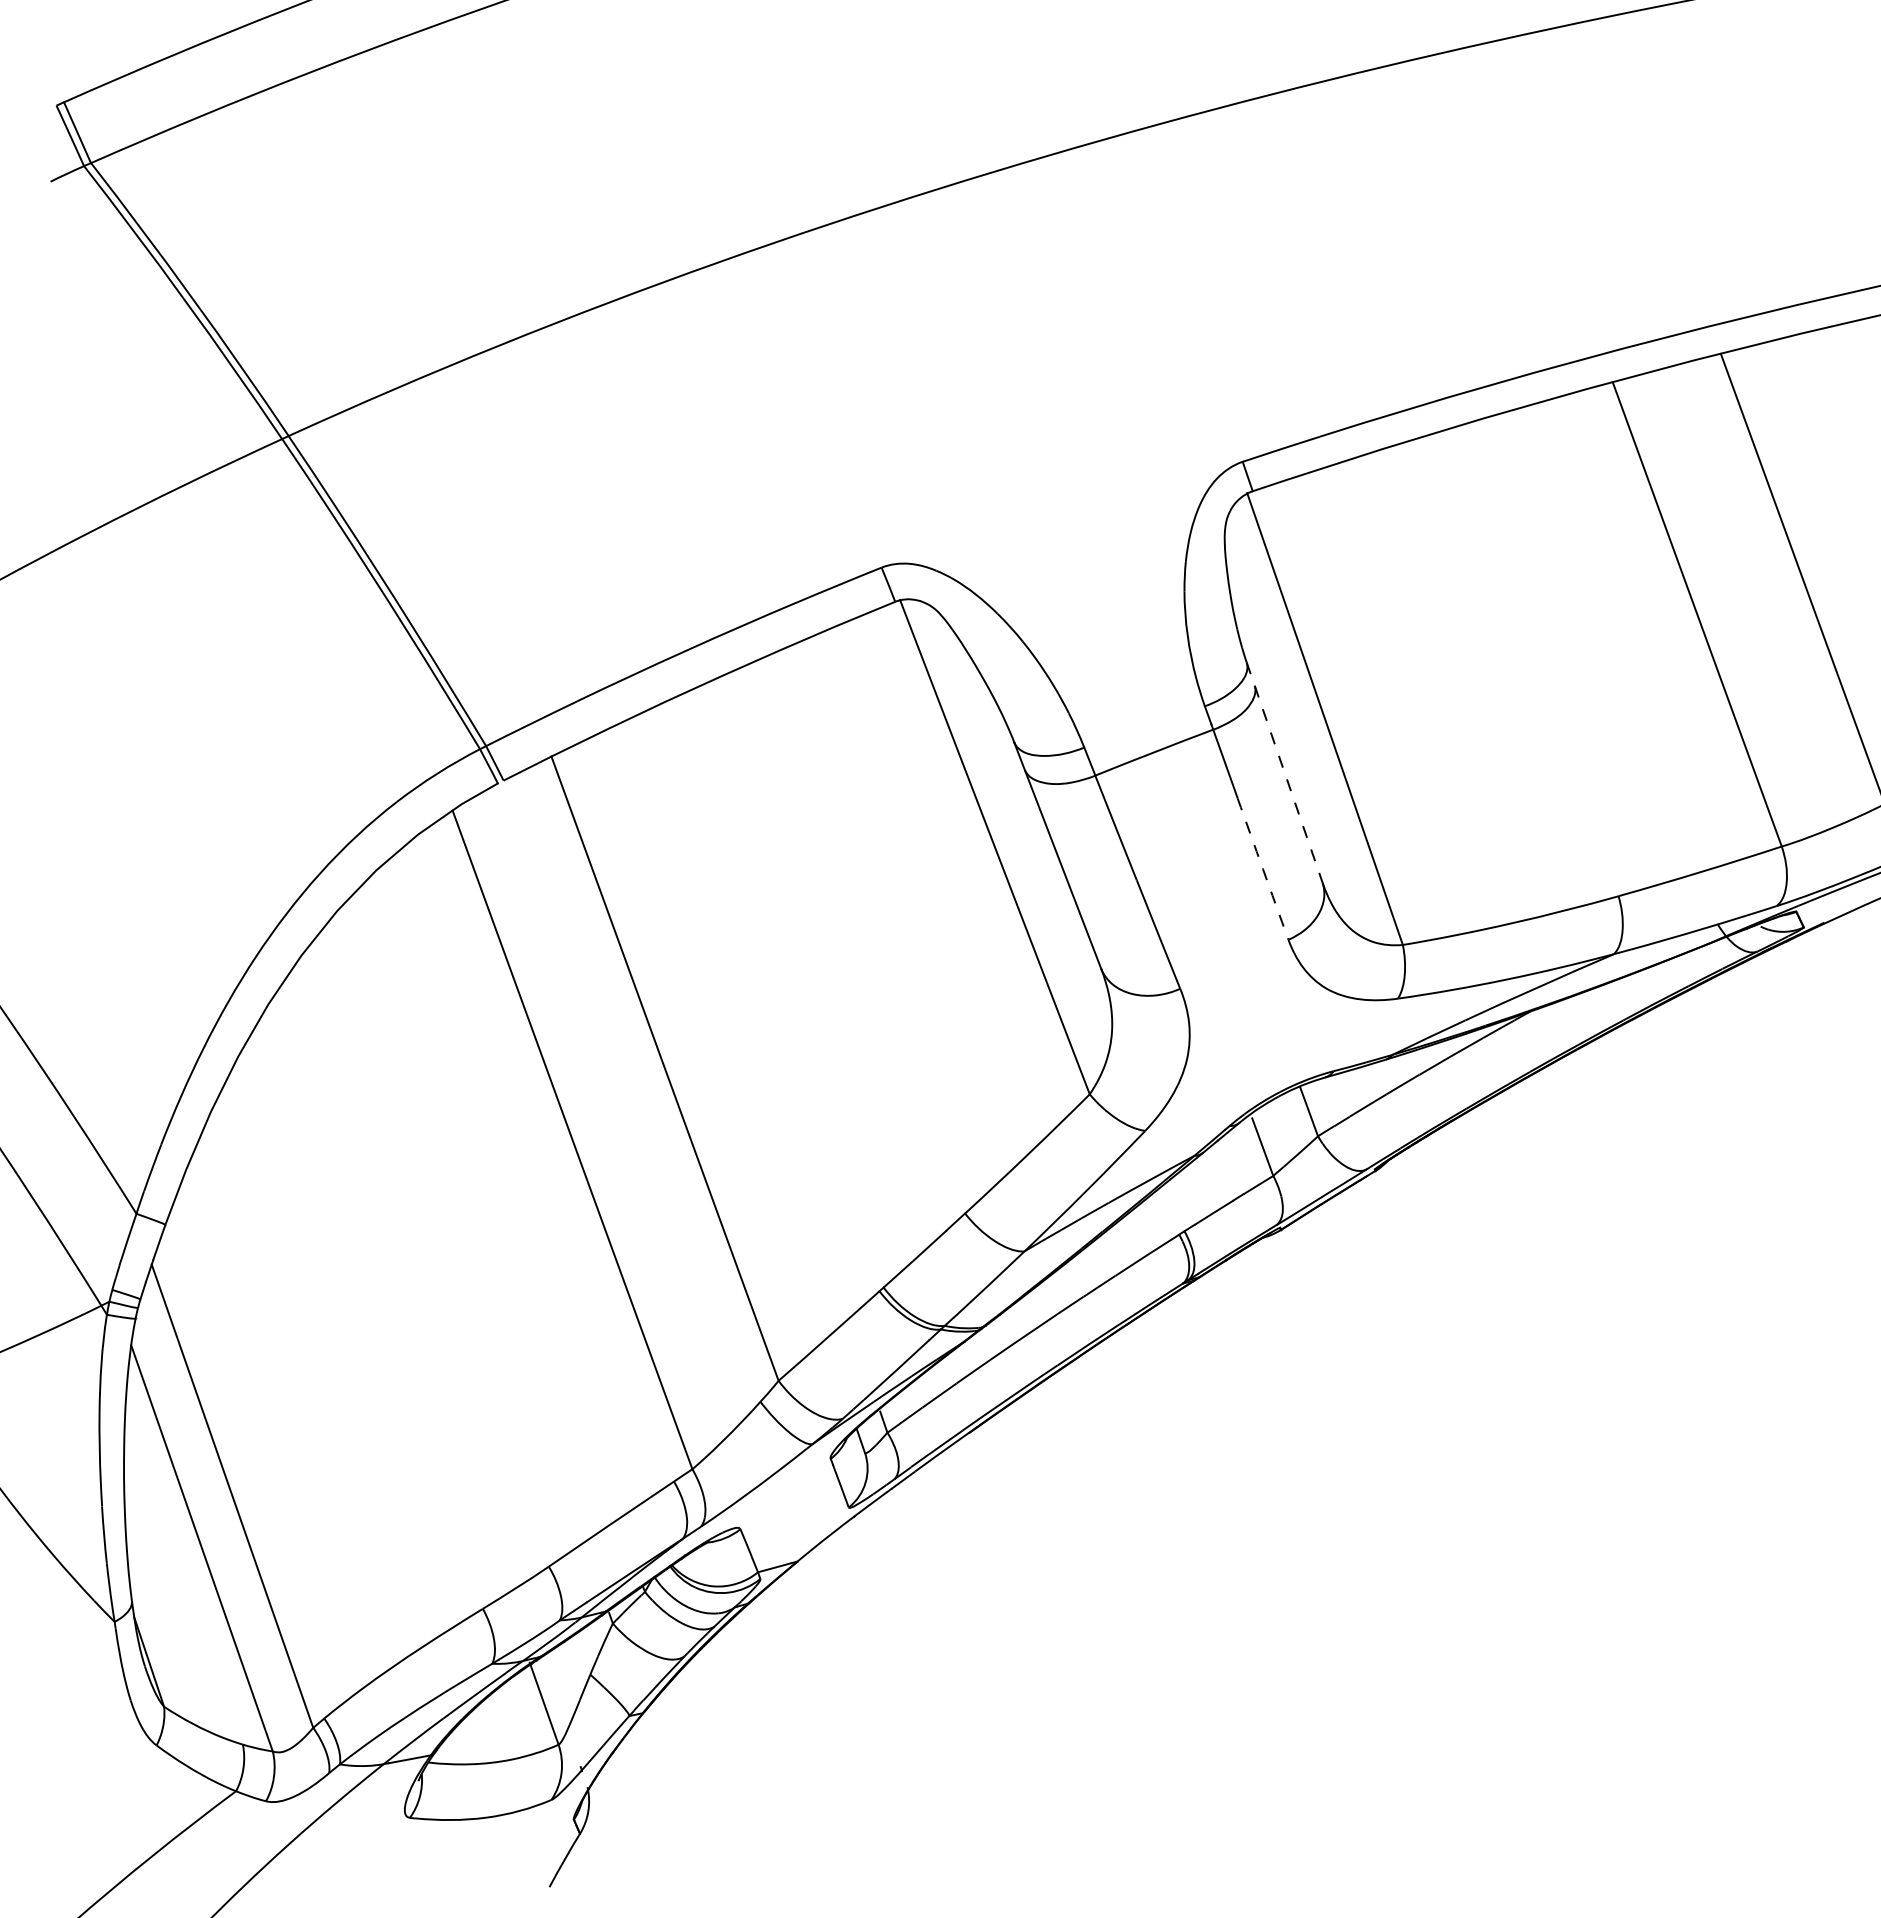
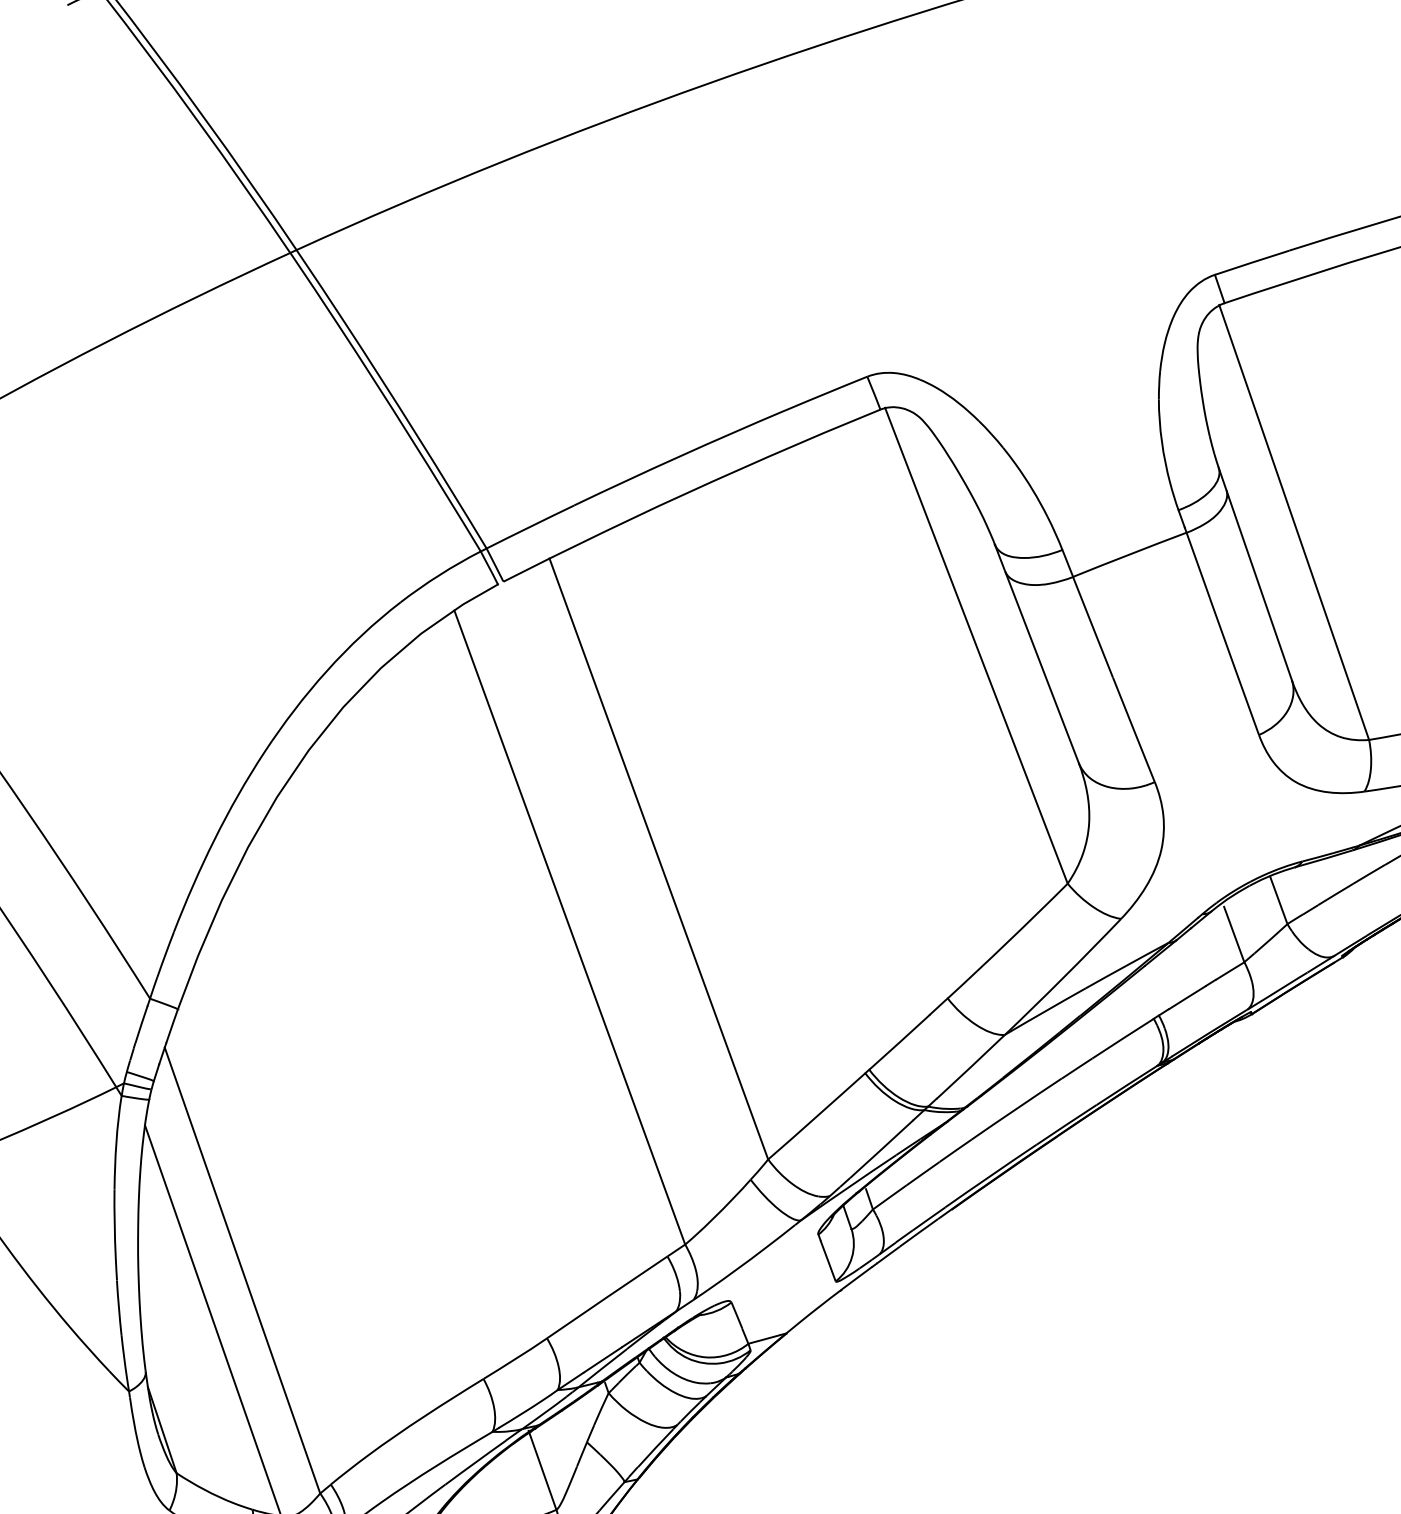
line: (1284, 772) -> (1255, 573), dashed -> solid
arc: (1263, 869) -> (1234, 667), dashed -> solid

